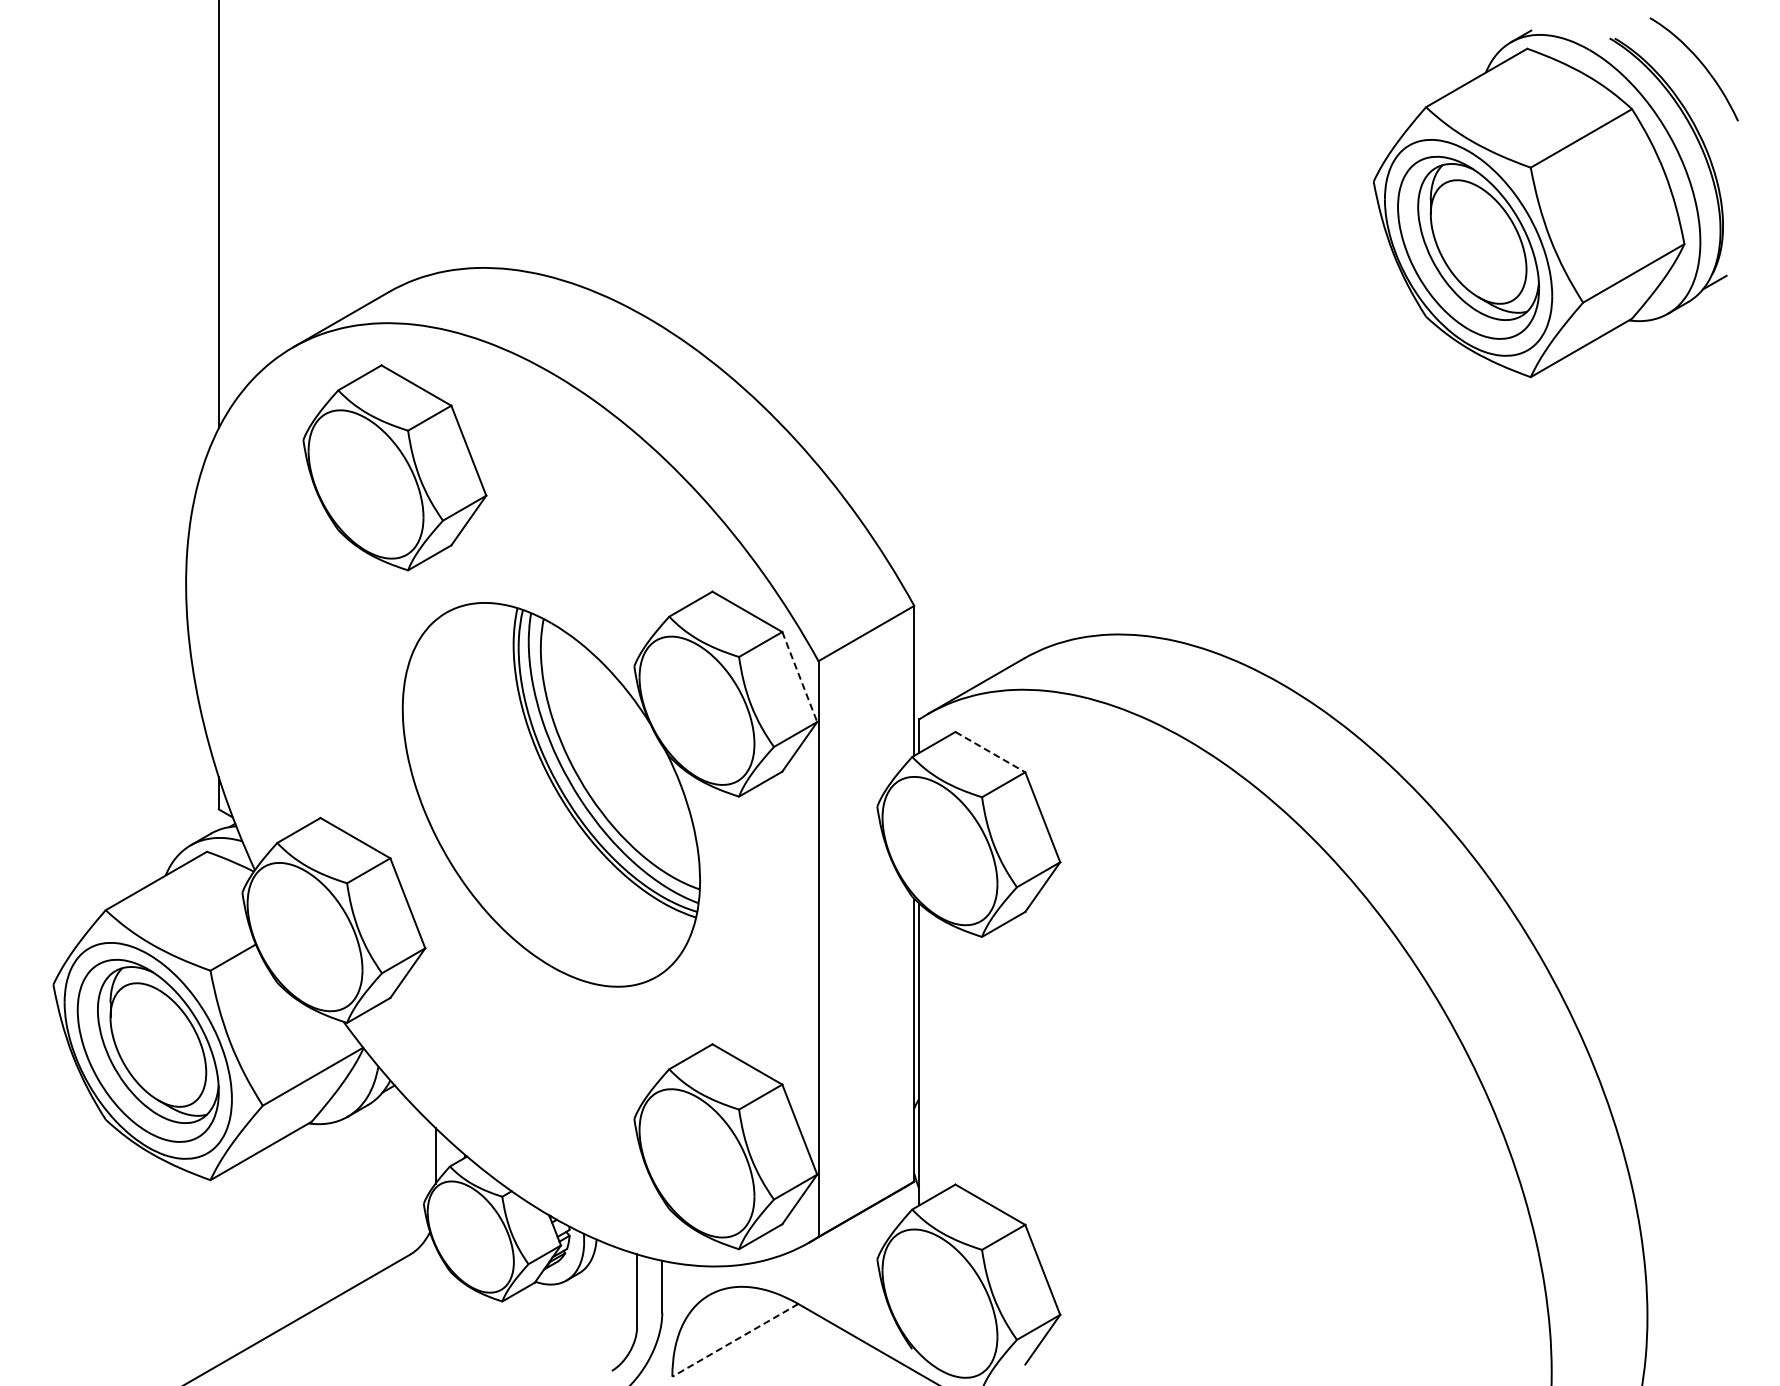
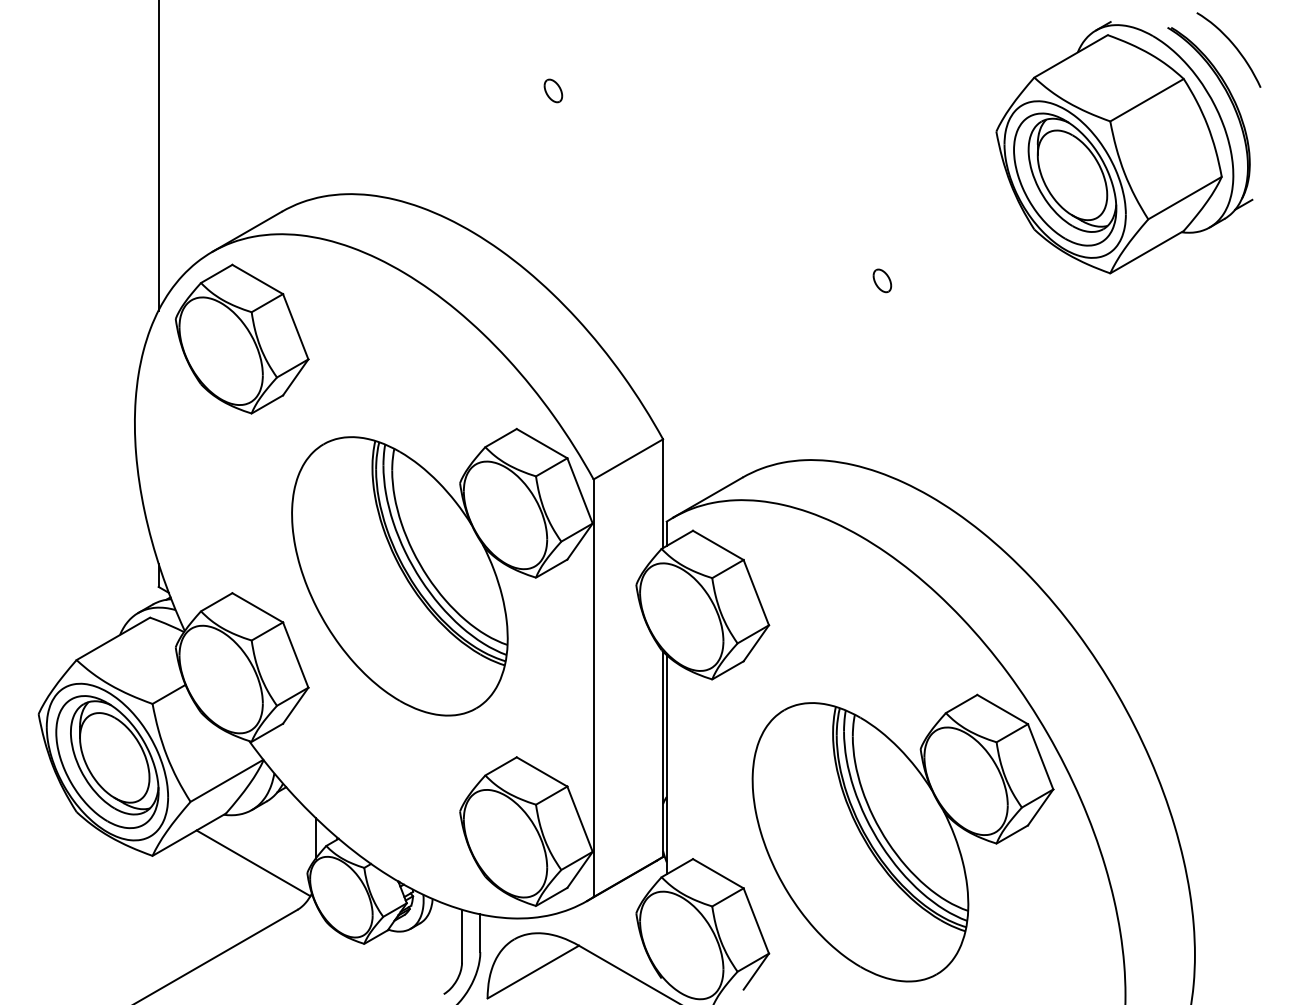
part: (763, 125) -> (553, 90), added
part: (1216, 387) -> (882, 280), added
part: (394, 467) -> (241, 338), moved
line: (799, 677) -> (579, 491), dashed -> solid
line: (990, 752) -> (718, 545), dashed -> solid
part: (1244, 1155) -> (902, 837), added
line: (349, 1190) -> (253, 863), added
line: (735, 1340) -> (533, 972), dashed -> solid

